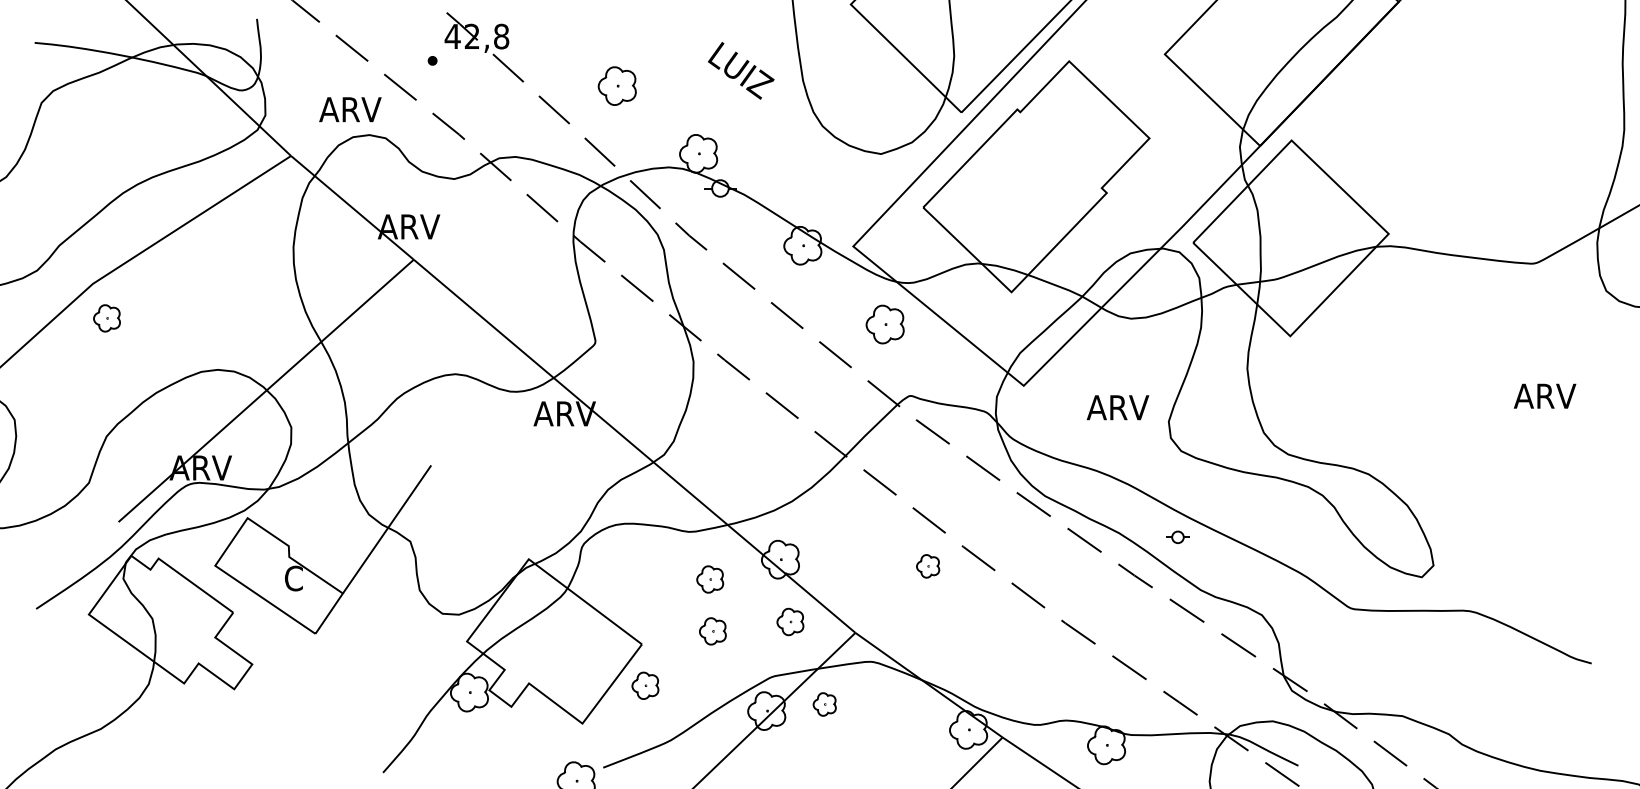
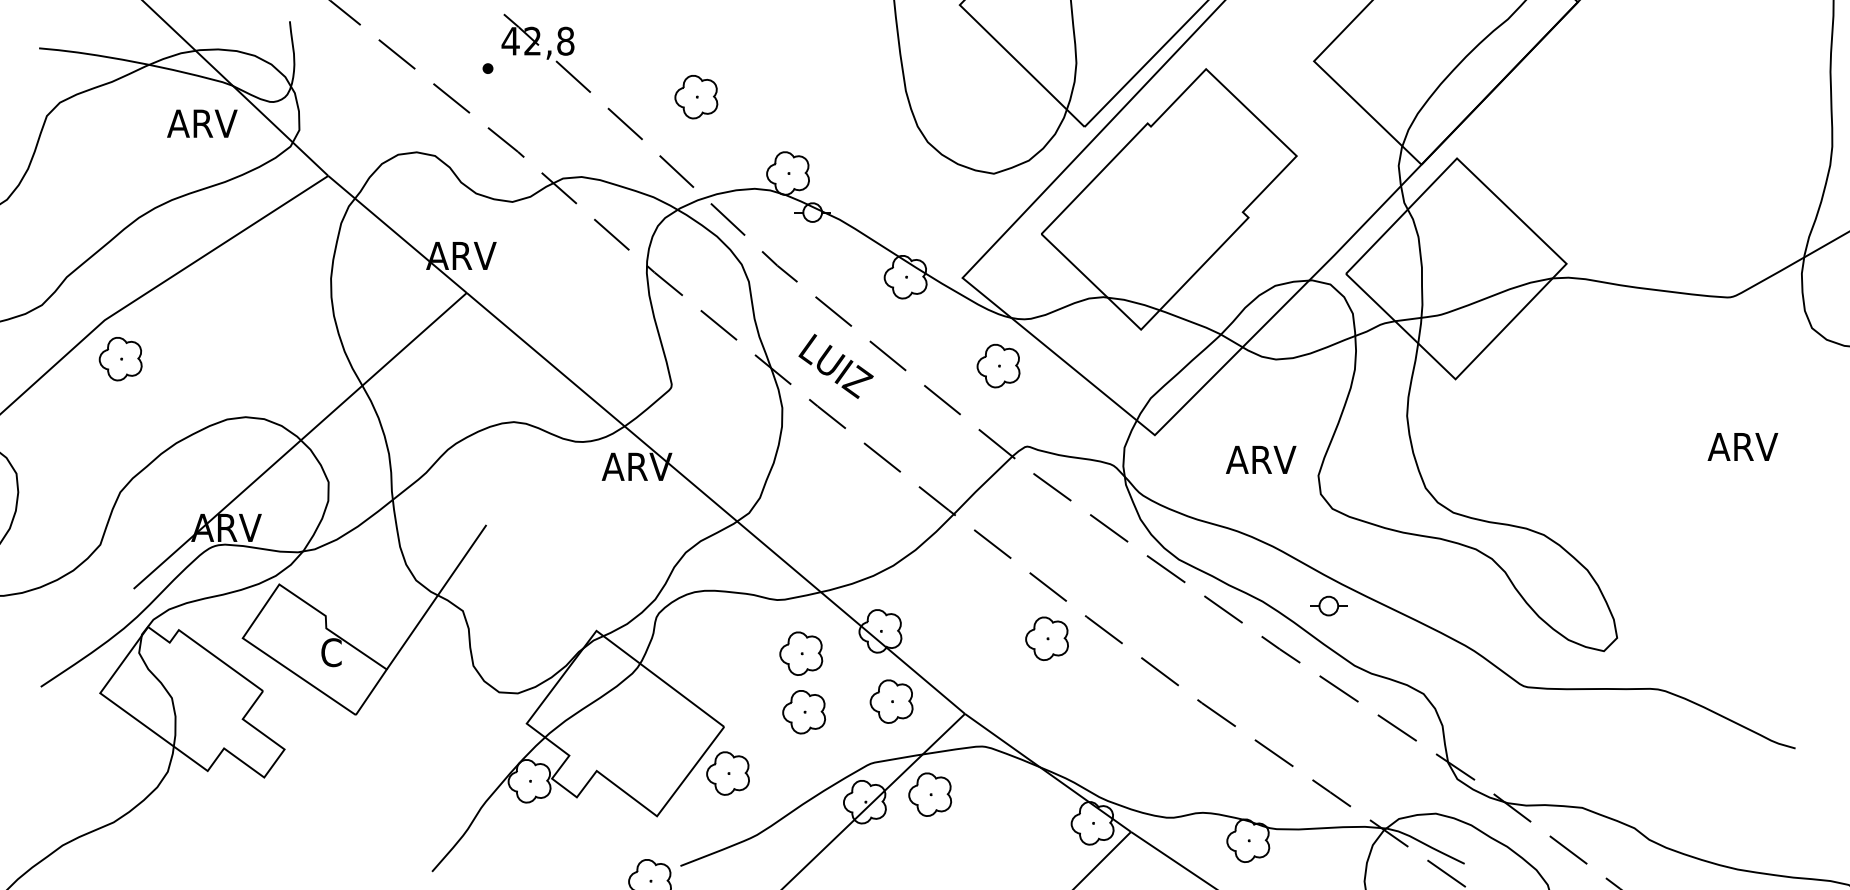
text: (741, 70) -> (836, 366), moved
text: (350, 109) -> (202, 123), moved
part: (106, 318) -> (120, 359), size x1.43
part: (1177, 537) -> (1328, 606), size x1.43
part: (927, 566) -> (1046, 639), size x1.67
part: (709, 579) -> (800, 653), size x1.43
part: (790, 621) -> (891, 701), size x1.43
part: (712, 631) -> (803, 712), size x1.43
part: (645, 685) -> (728, 773), size x1.43
part: (824, 704) -> (930, 794), size x1.67

